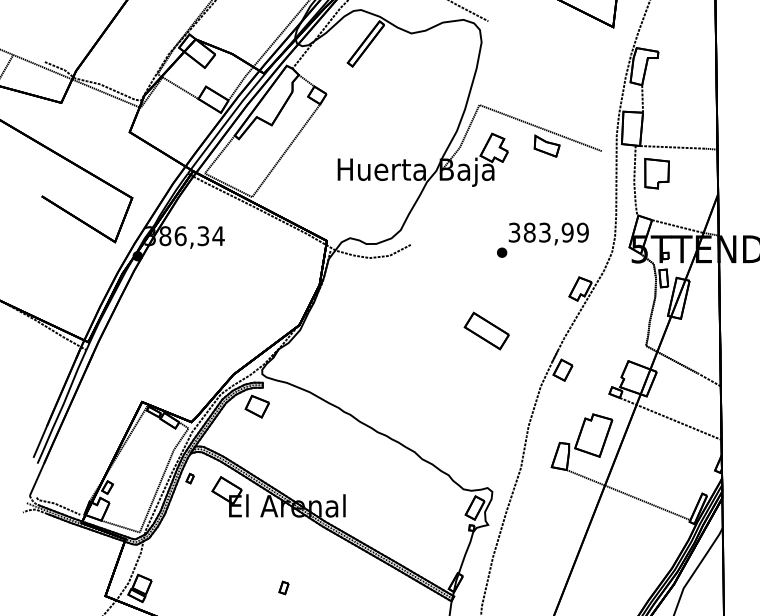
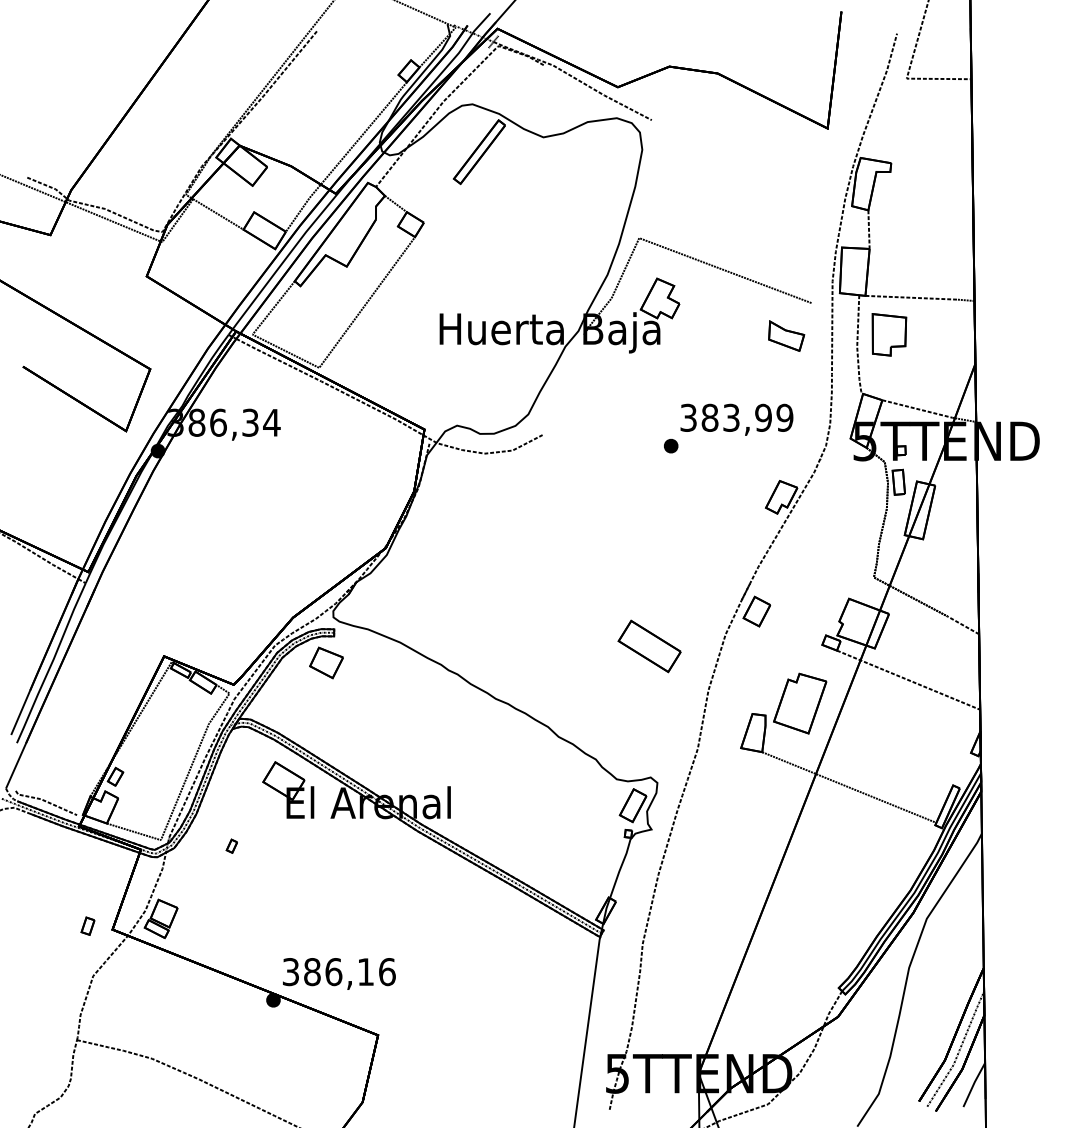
part: (547, 145) -> (786, 335), moved
part: (486, 331) -> (649, 646), moved
part: (189, 478) -> (231, 845), moved
part: (283, 587) -> (87, 925), moved

